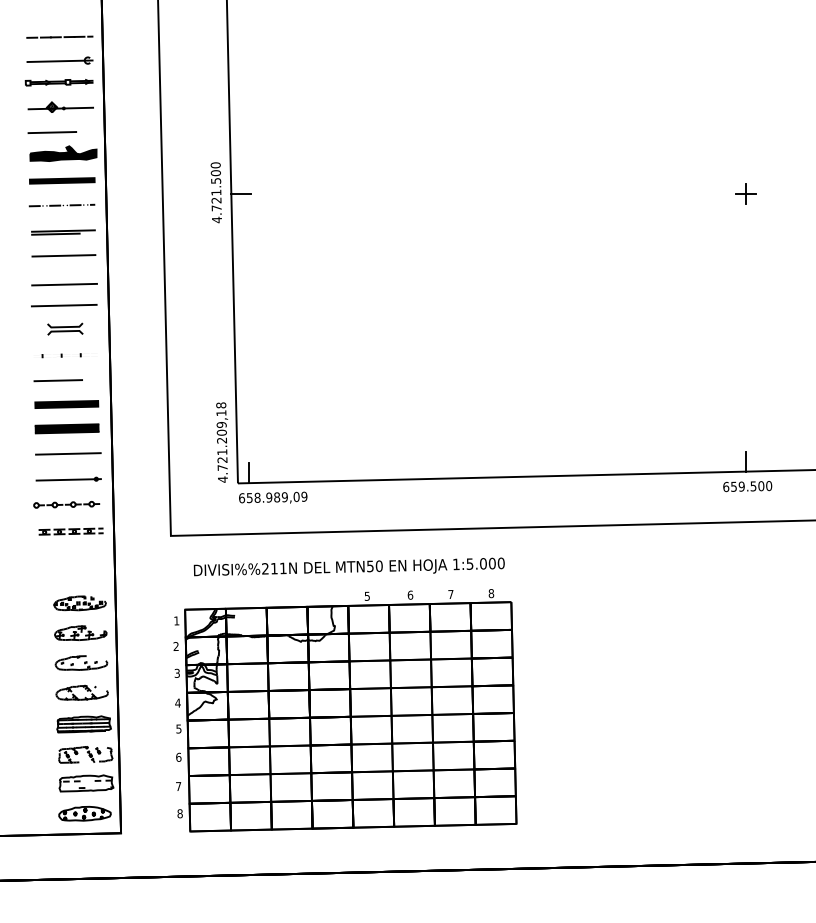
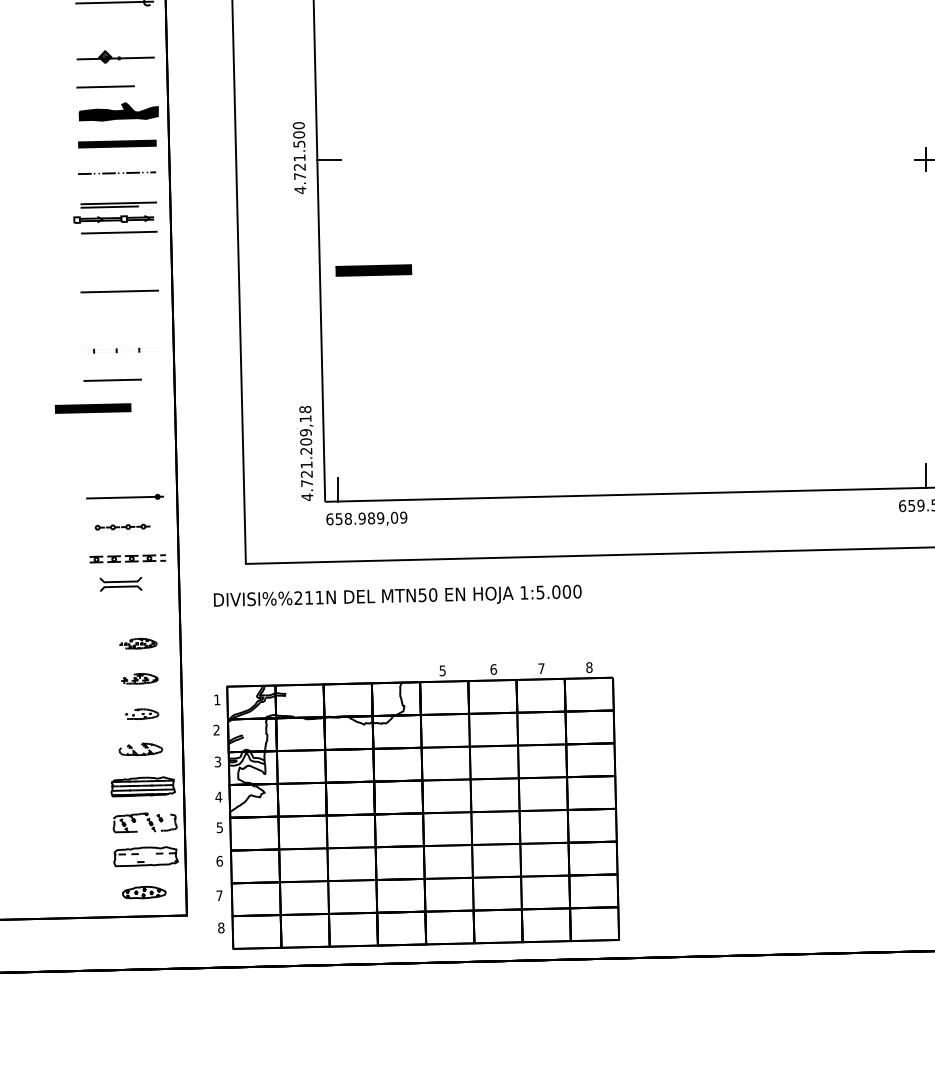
part: (58, 82) -> (112, 219), moved
line: (64, 284) -> (120, 266), removed
part: (65, 328) -> (121, 583), moved
part: (66, 404) -> (92, 408), moved
part: (66, 428) -> (373, 270), moved
line: (68, 453) -> (124, 466), removed
part: (66, 504) -> (122, 526), size x0.7
text: (348, 566) -> (396, 595), moved
part: (79, 603) -> (137, 643), size x0.6
part: (80, 632) -> (138, 678), size x0.6
part: (81, 662) -> (140, 713), size x0.6
part: (81, 692) -> (140, 749), size x0.7
part: (345, 710) -> (416, 805), moved
part: (84, 813) -> (143, 892), size x0.7

